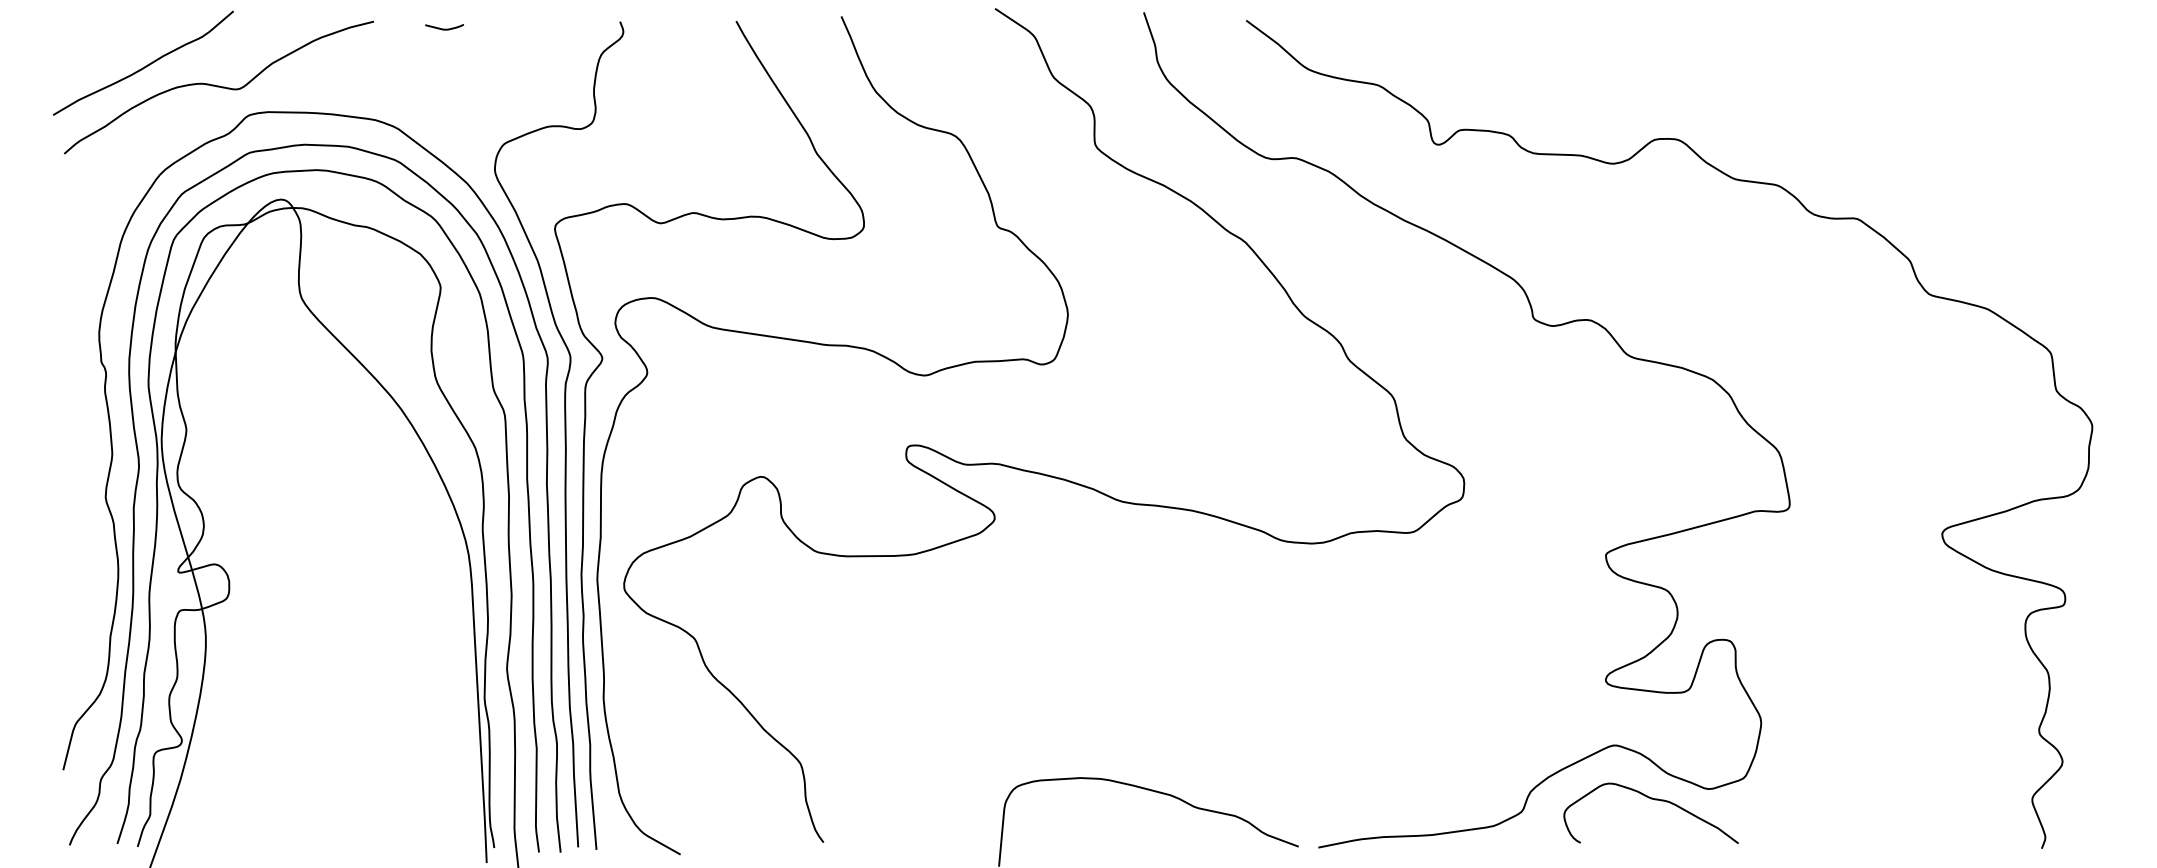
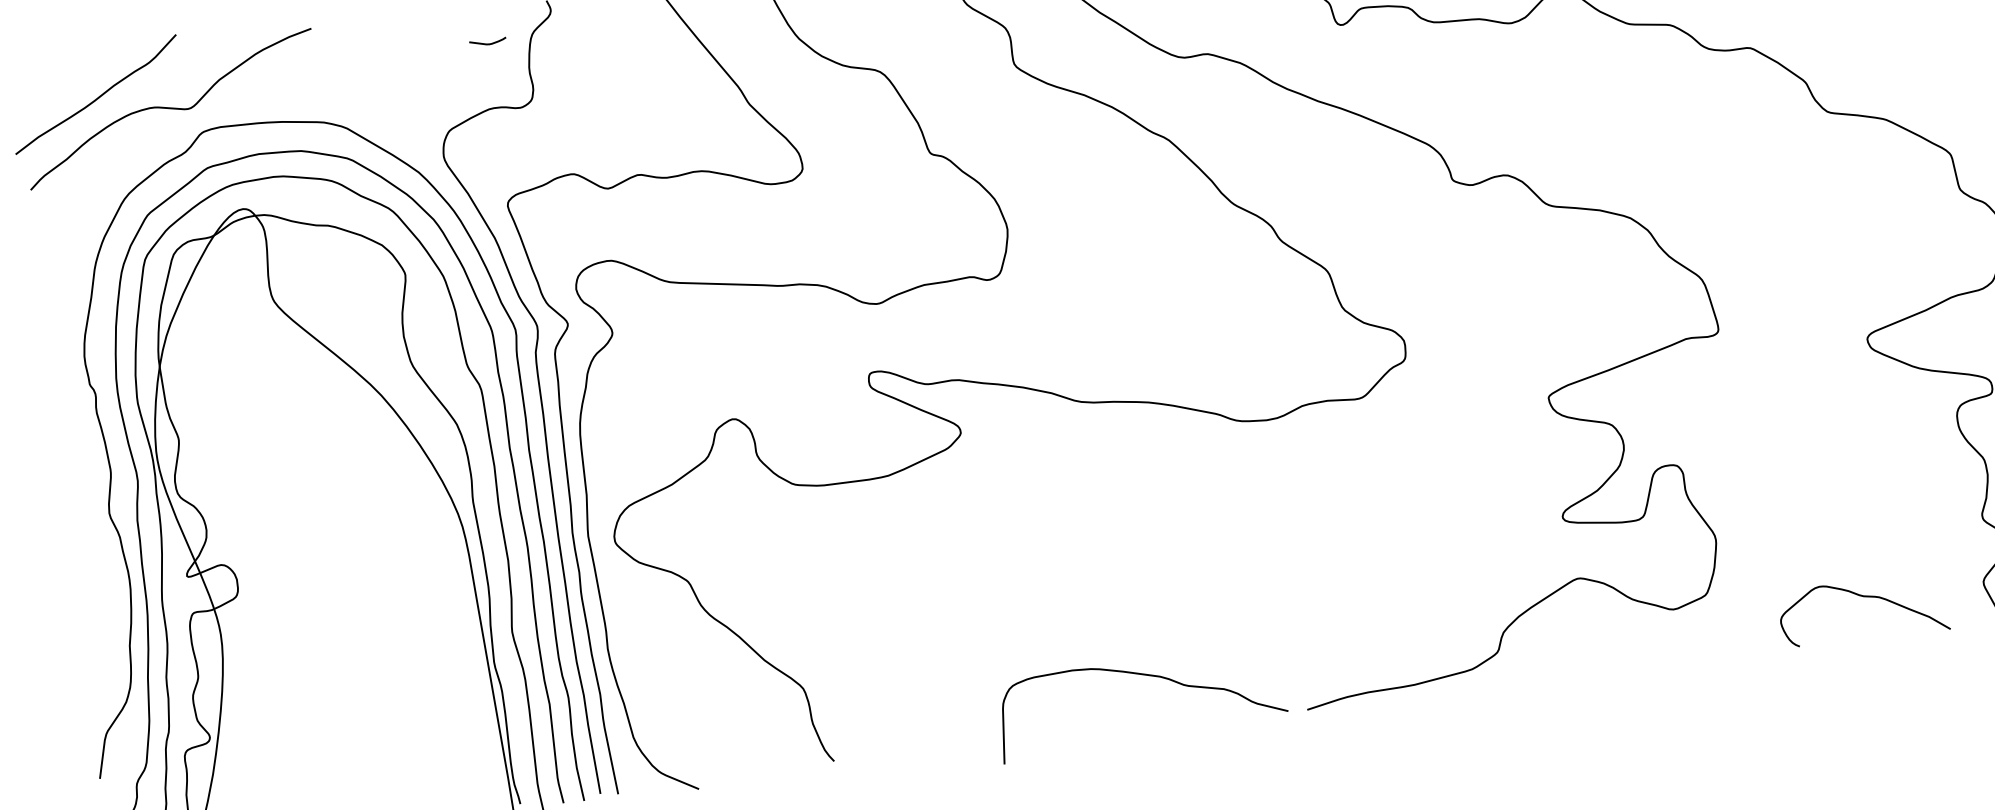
curve: (444, 28) -> (487, 43), moved
curve: (1655, 800) -> (1866, 597), moved

